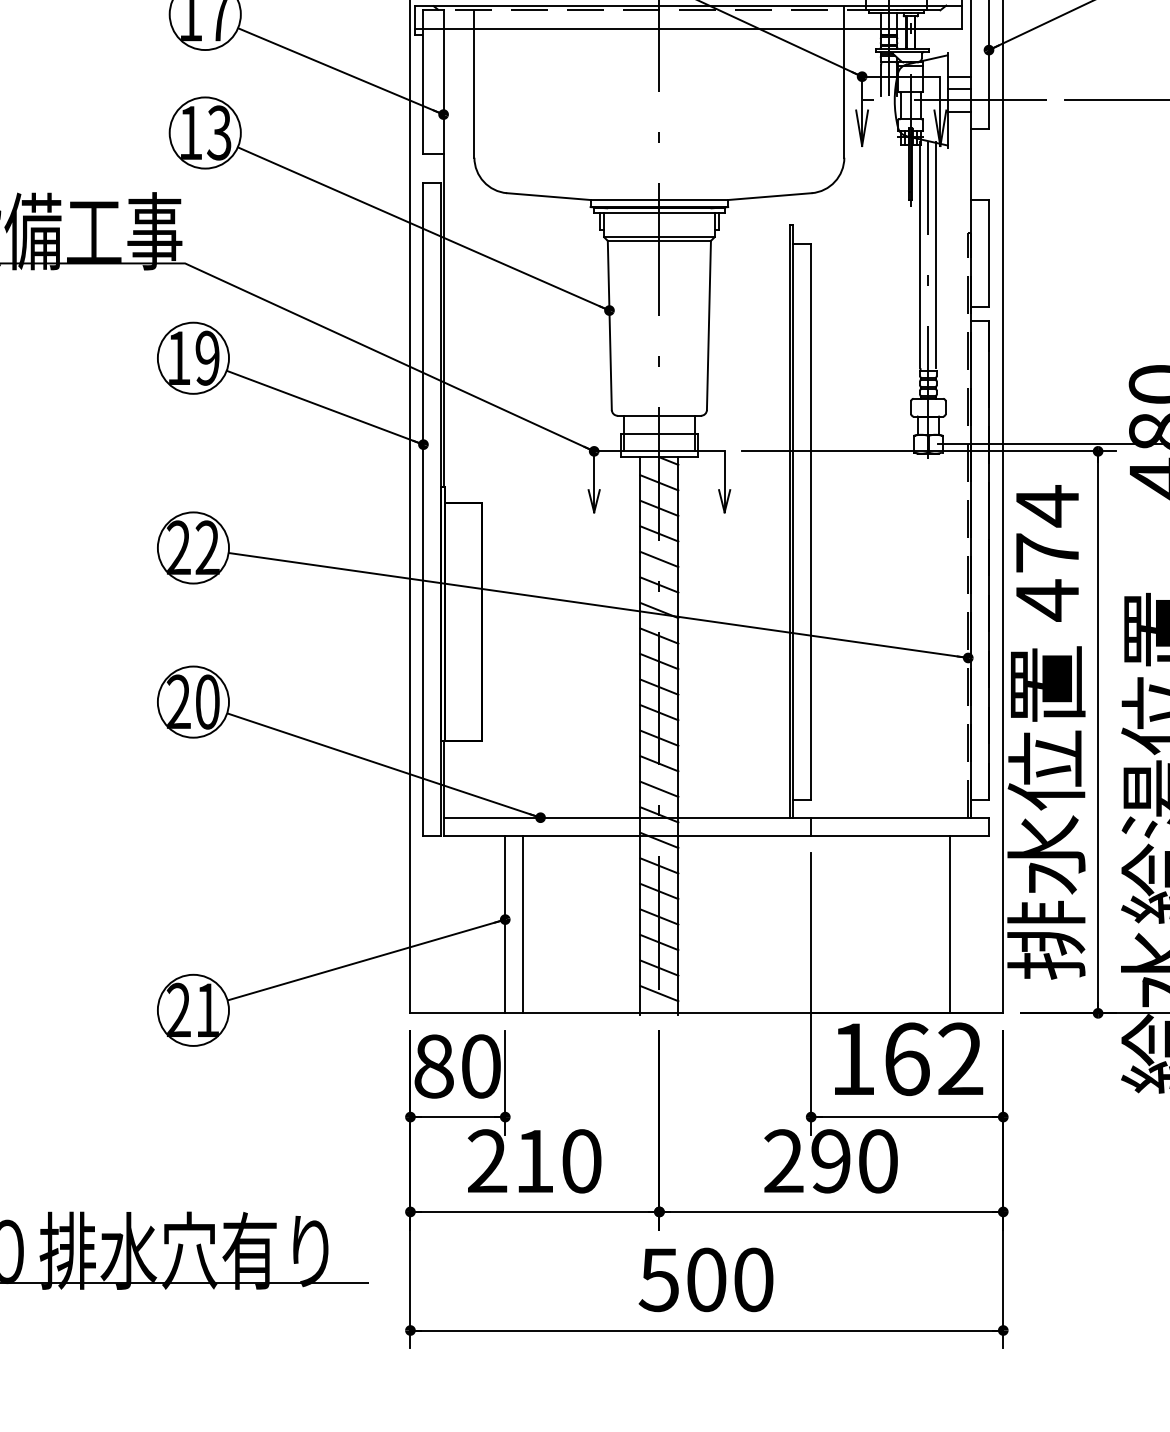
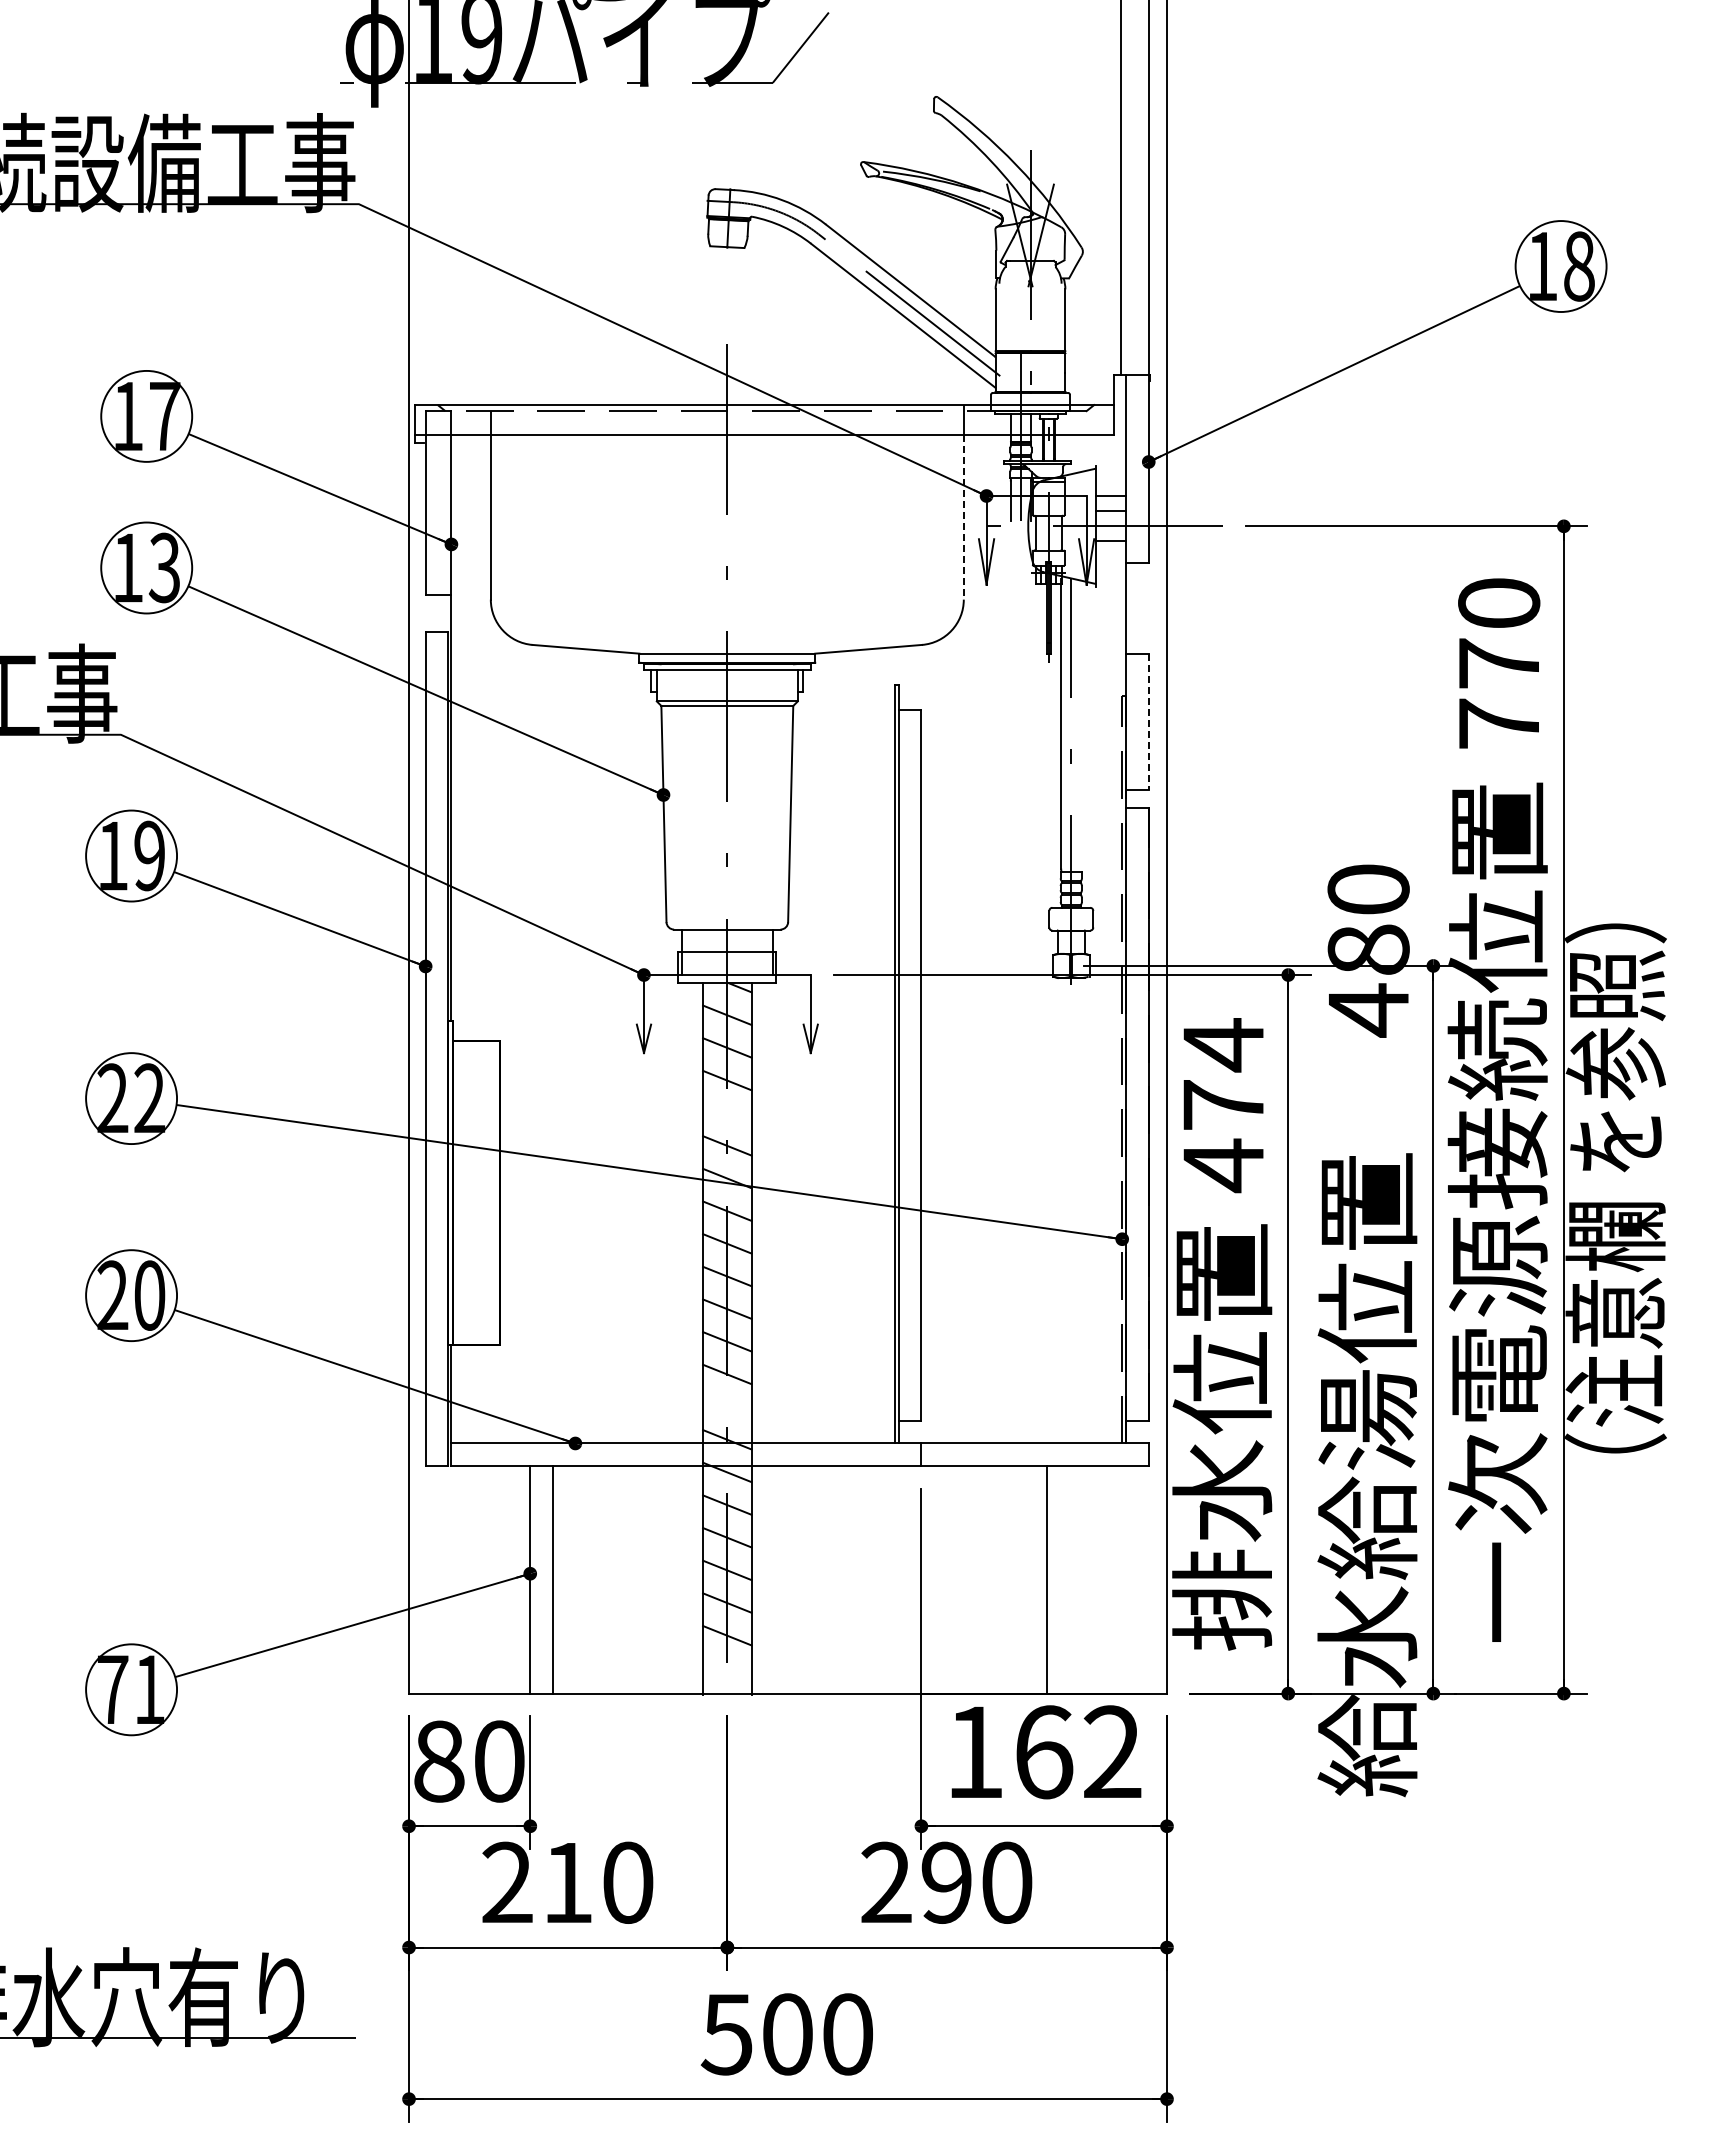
line: (844, 93) -> (963, 517), solid -> dashed
line: (988, 253) -> (1148, 722), solid -> dashed
line: (936, 254) -> (1081, 723), removed
line: (659, 558) -> (727, 1112), removed
line: (659, 788) -> (727, 1406), removed
line: (949, 924) -> (1046, 1579), moved
line: (659, 993) -> (727, 1668), removed
text: (178, 1009) -> (112, 1688), 21 -> 71

